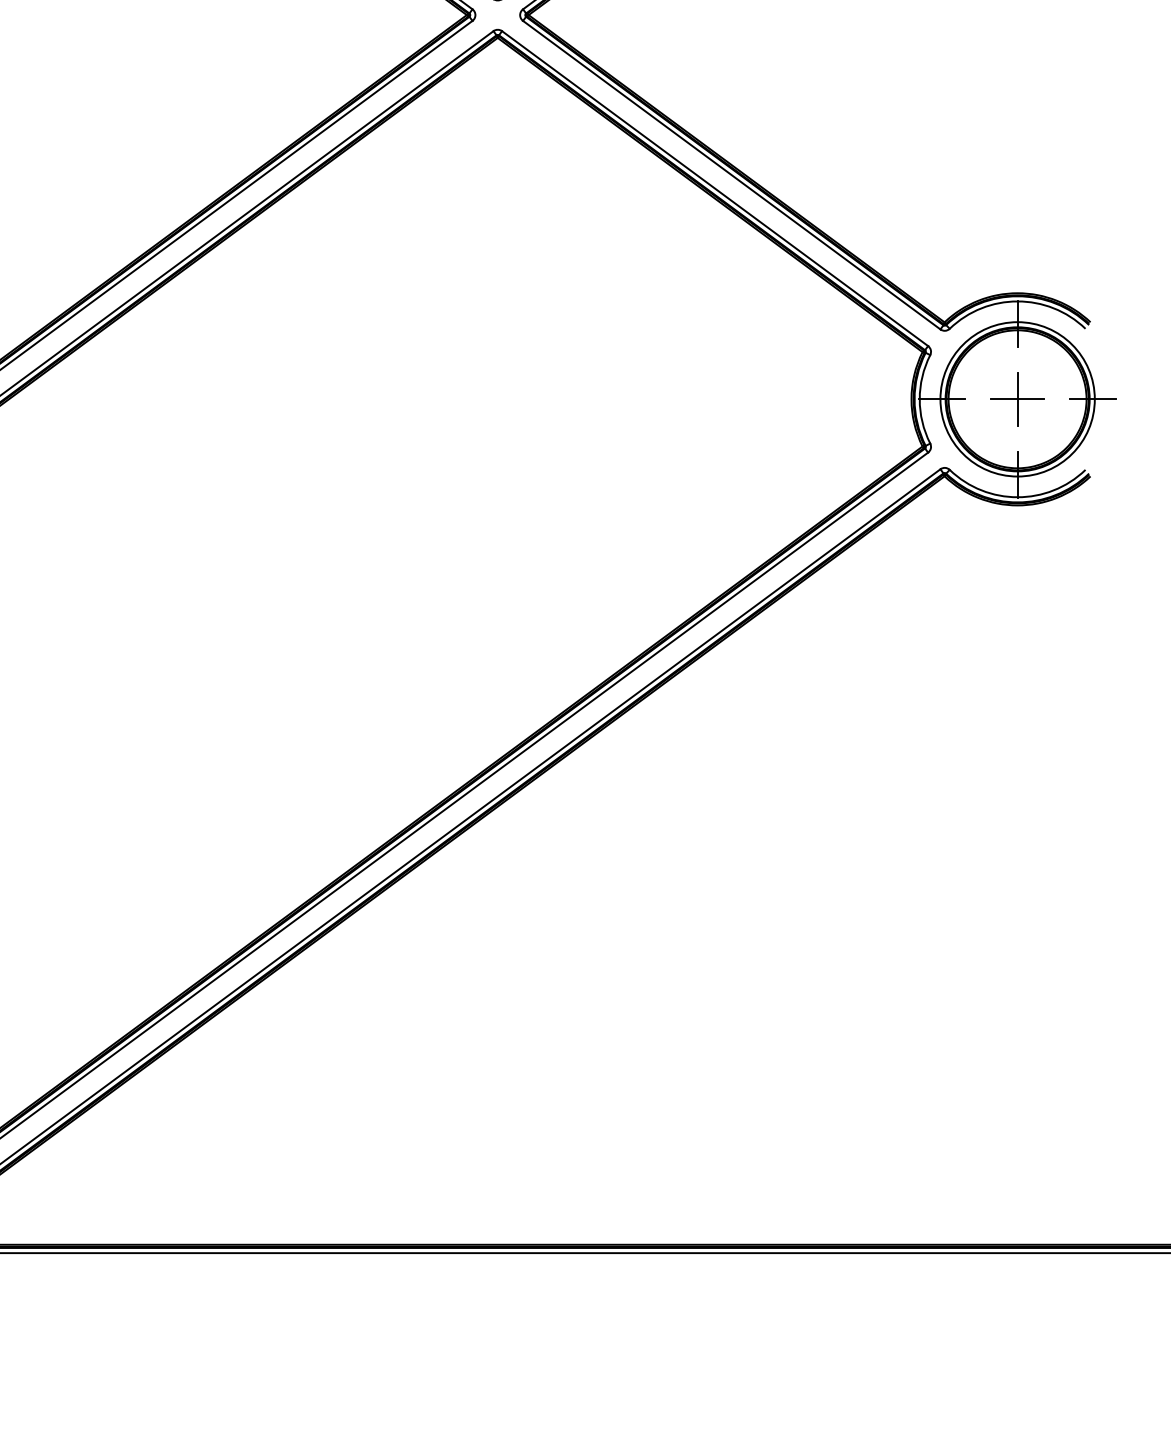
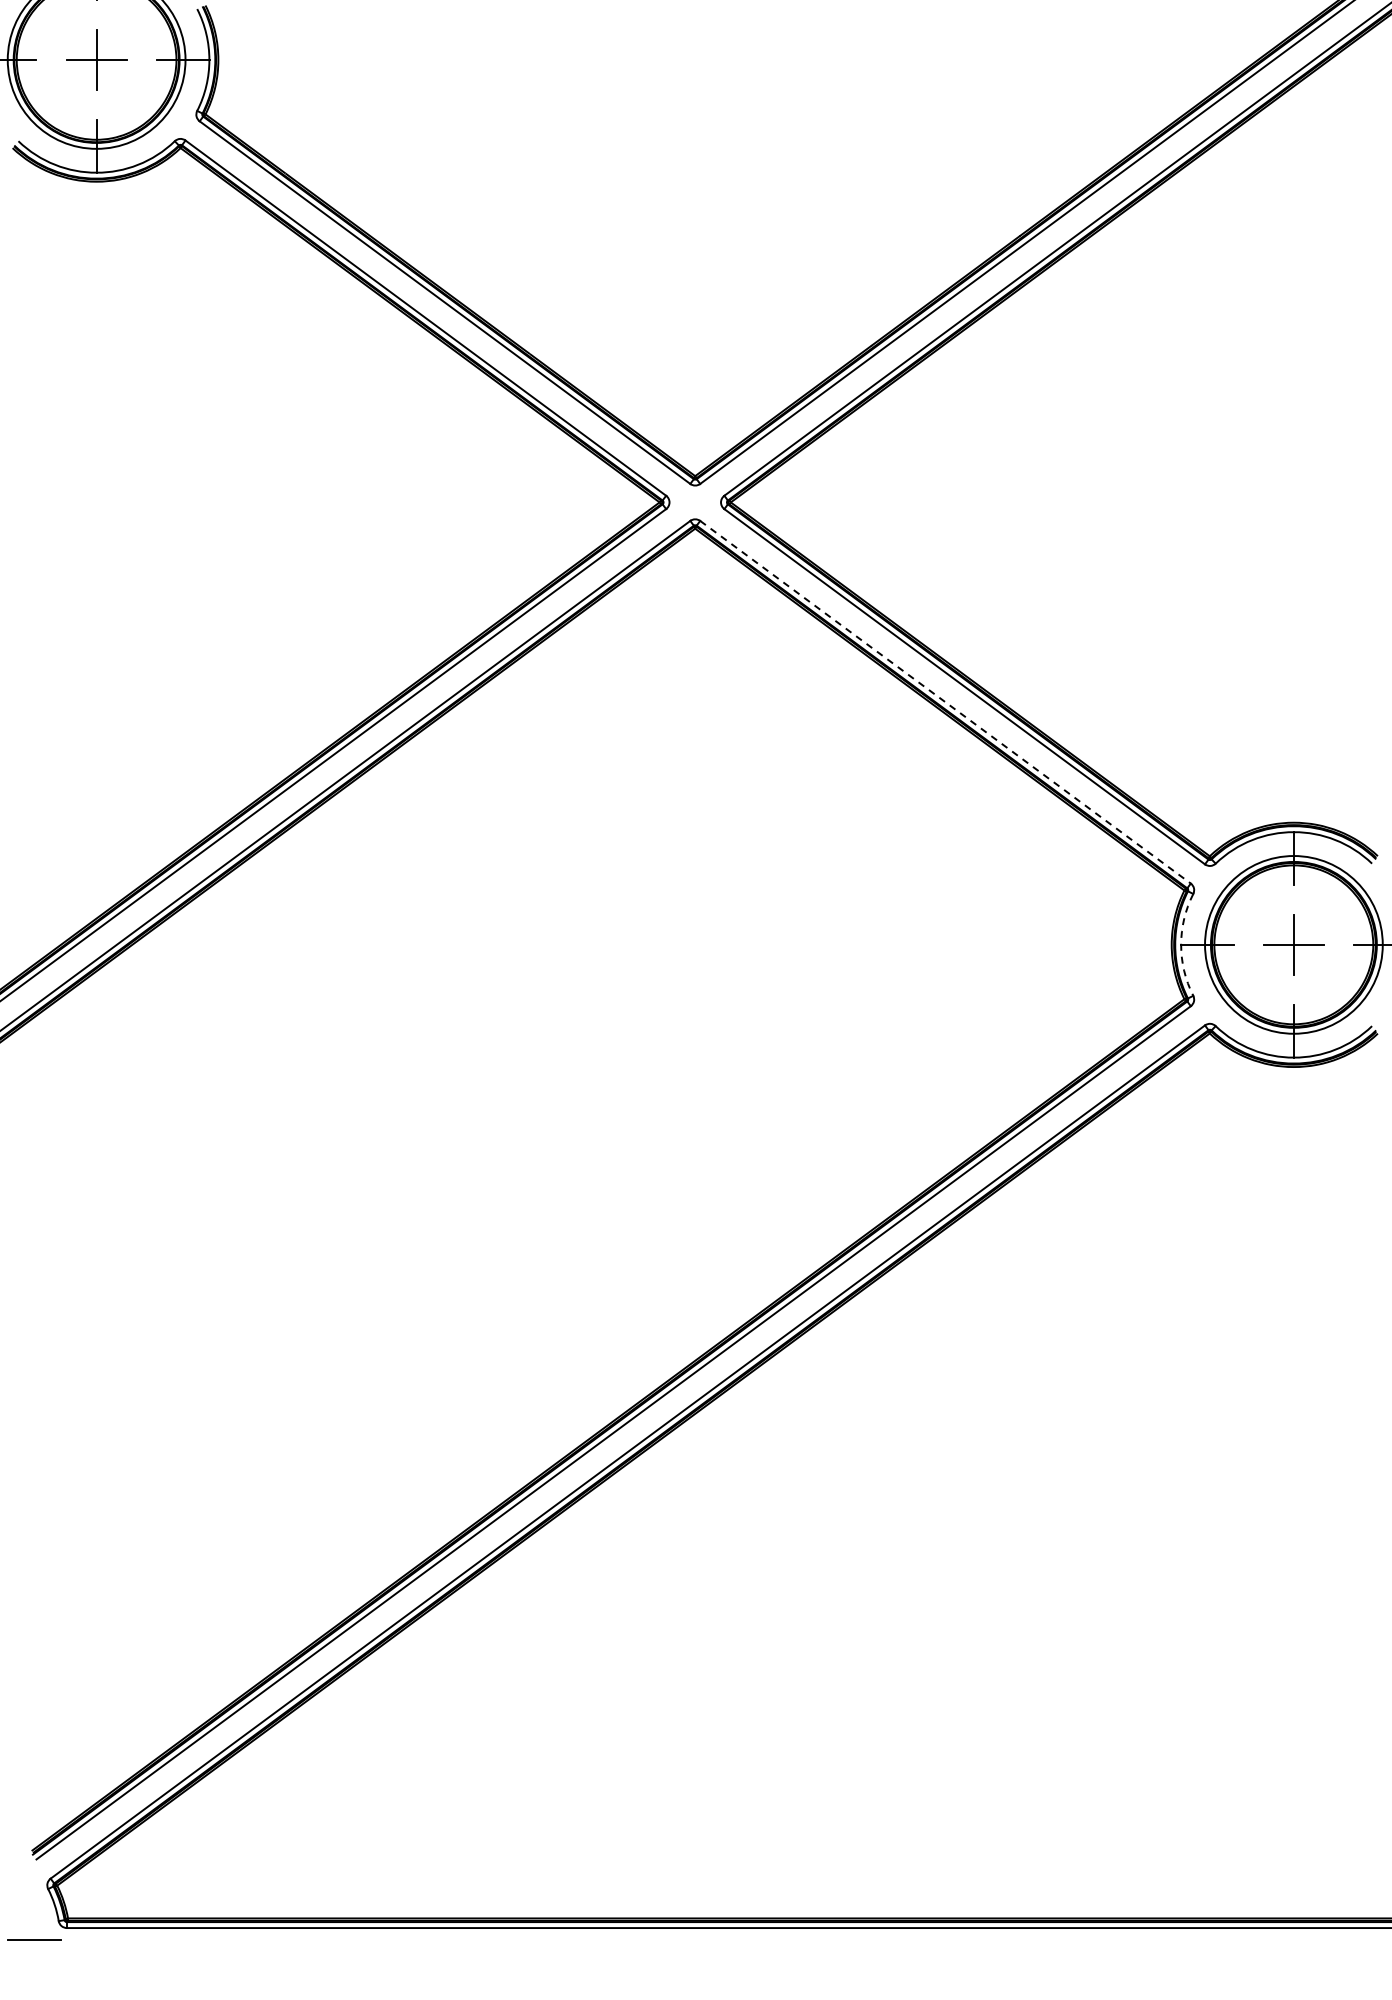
line: (715, 188) -> (945, 702), solid -> dashed
arc: (920, 399) -> (1181, 944), solid -> dashed

